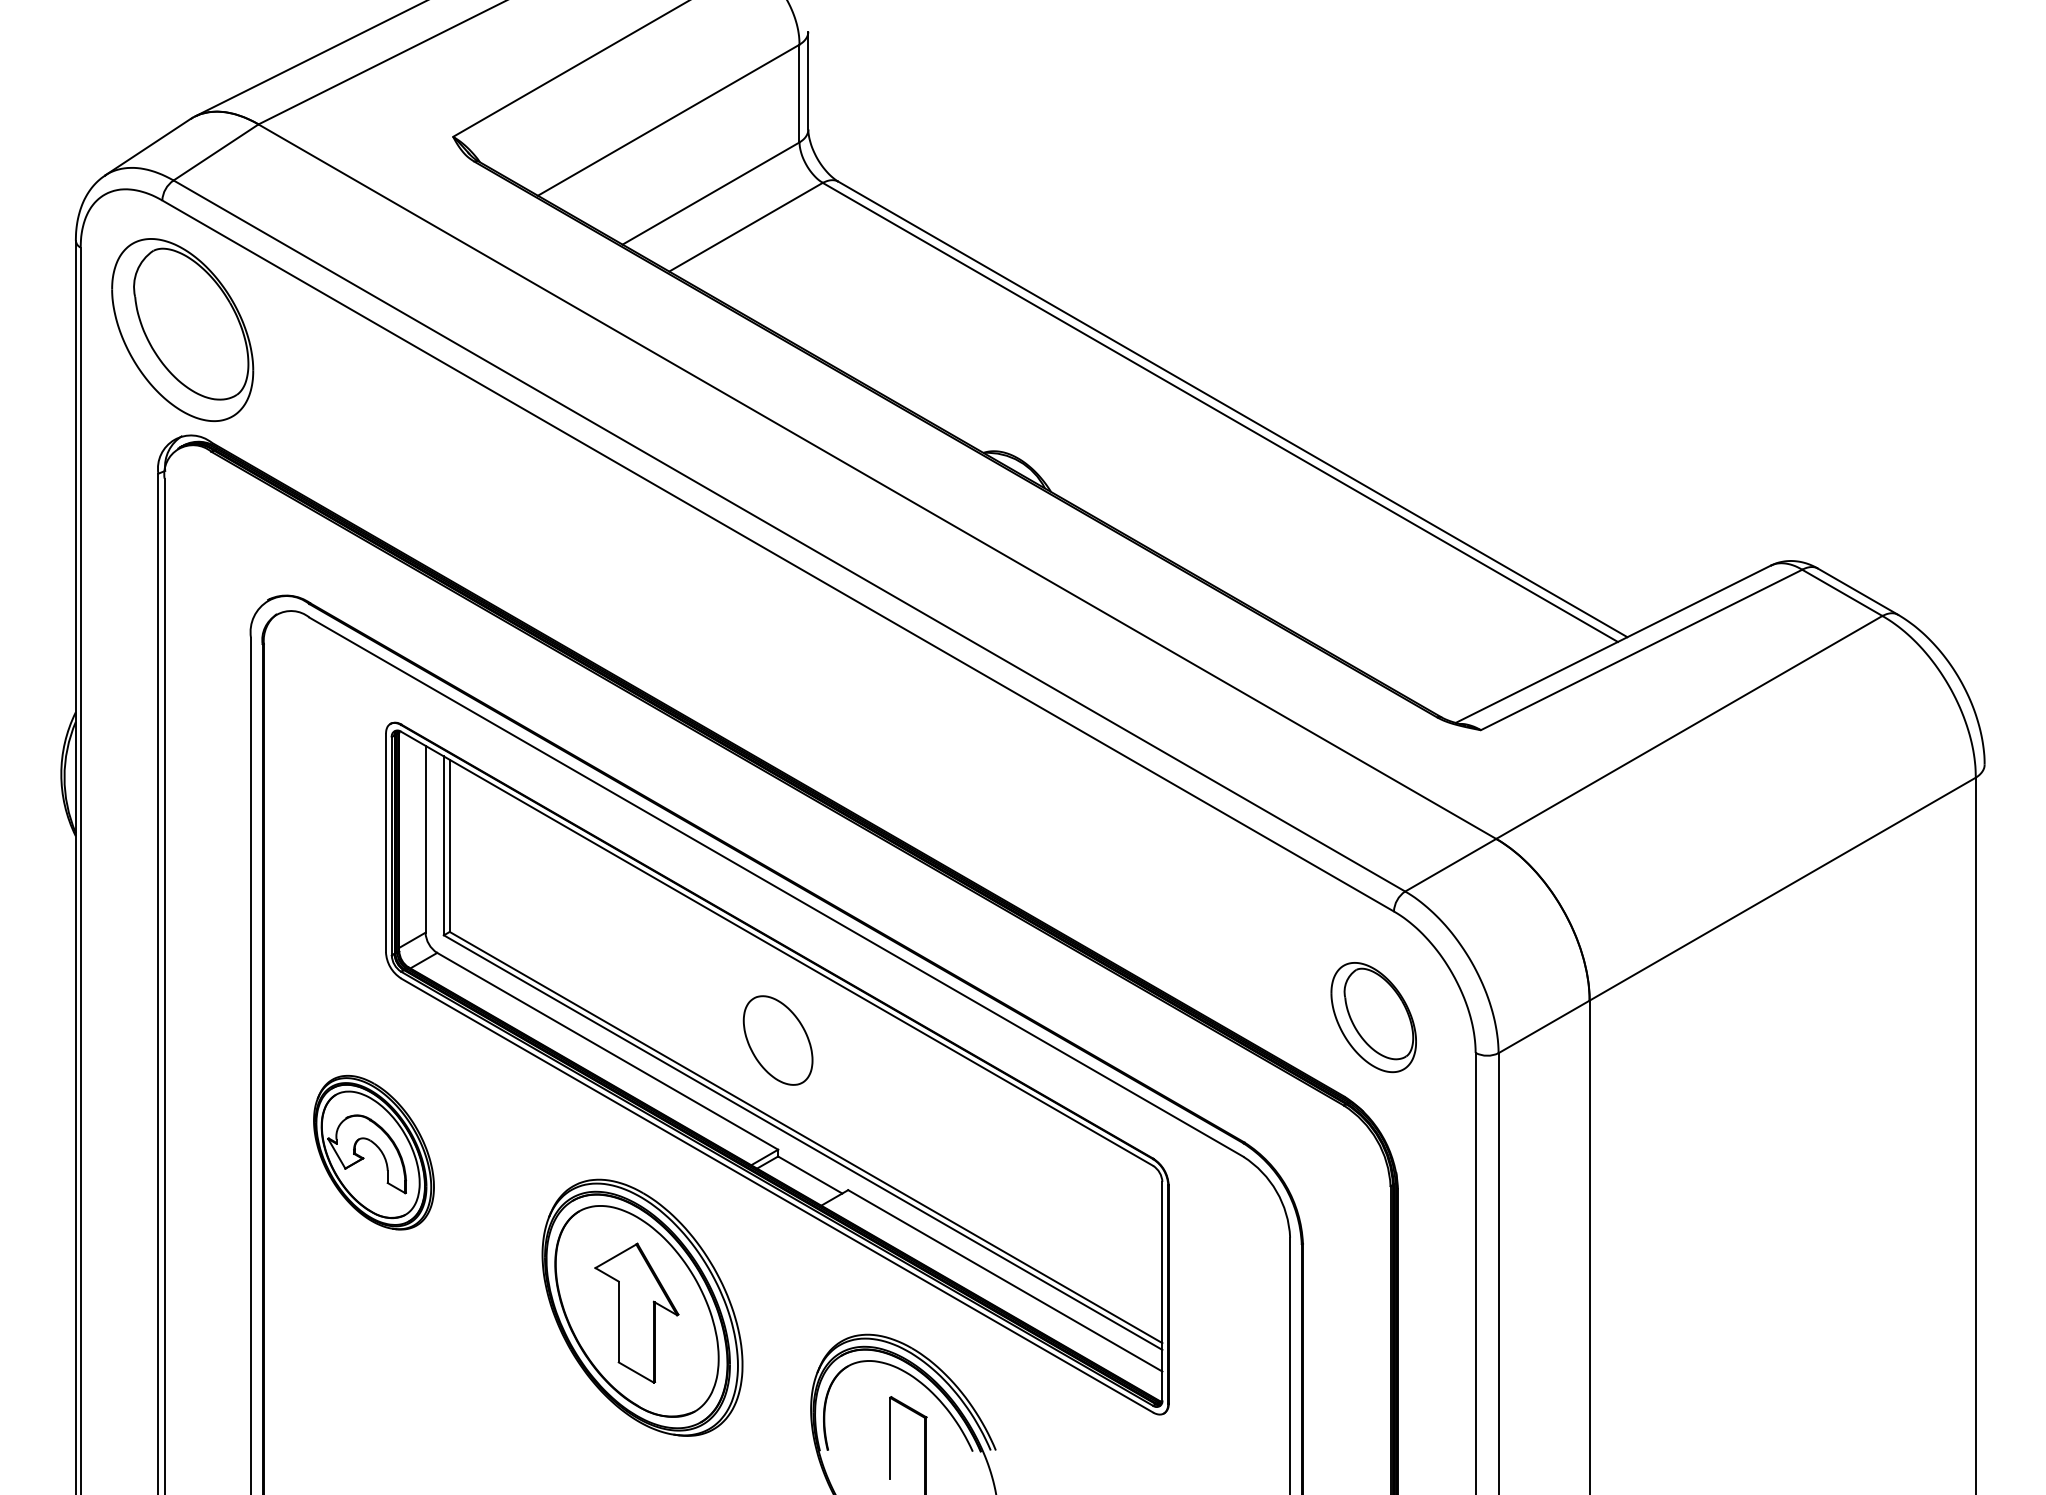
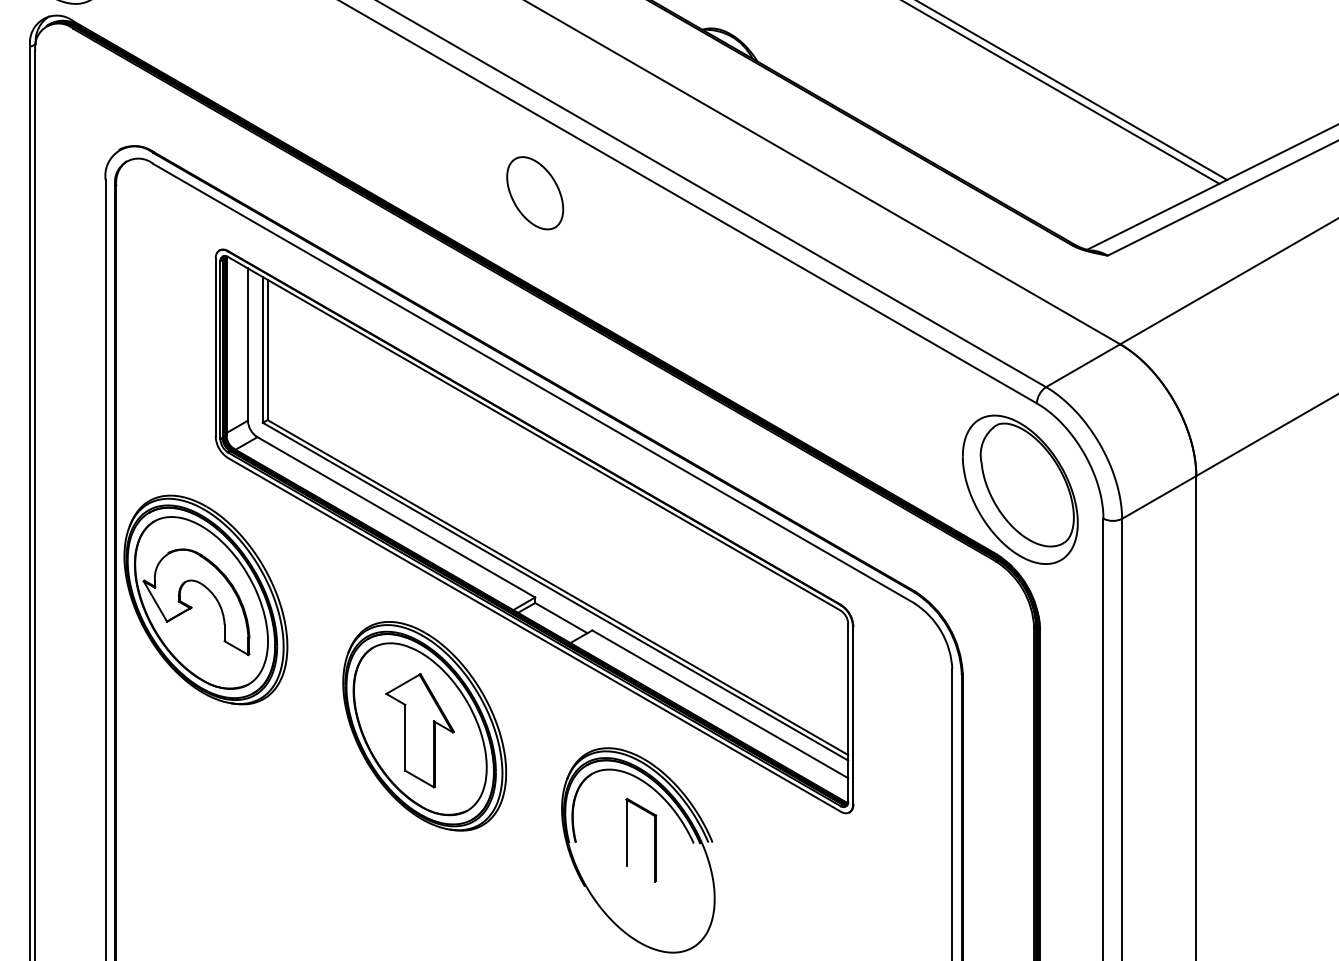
part: (1373, 1017) -> (1020, 489), size x1.67
part: (777, 1040) -> (534, 193), moved
part: (373, 1152) -> (205, 599), size x1.67

